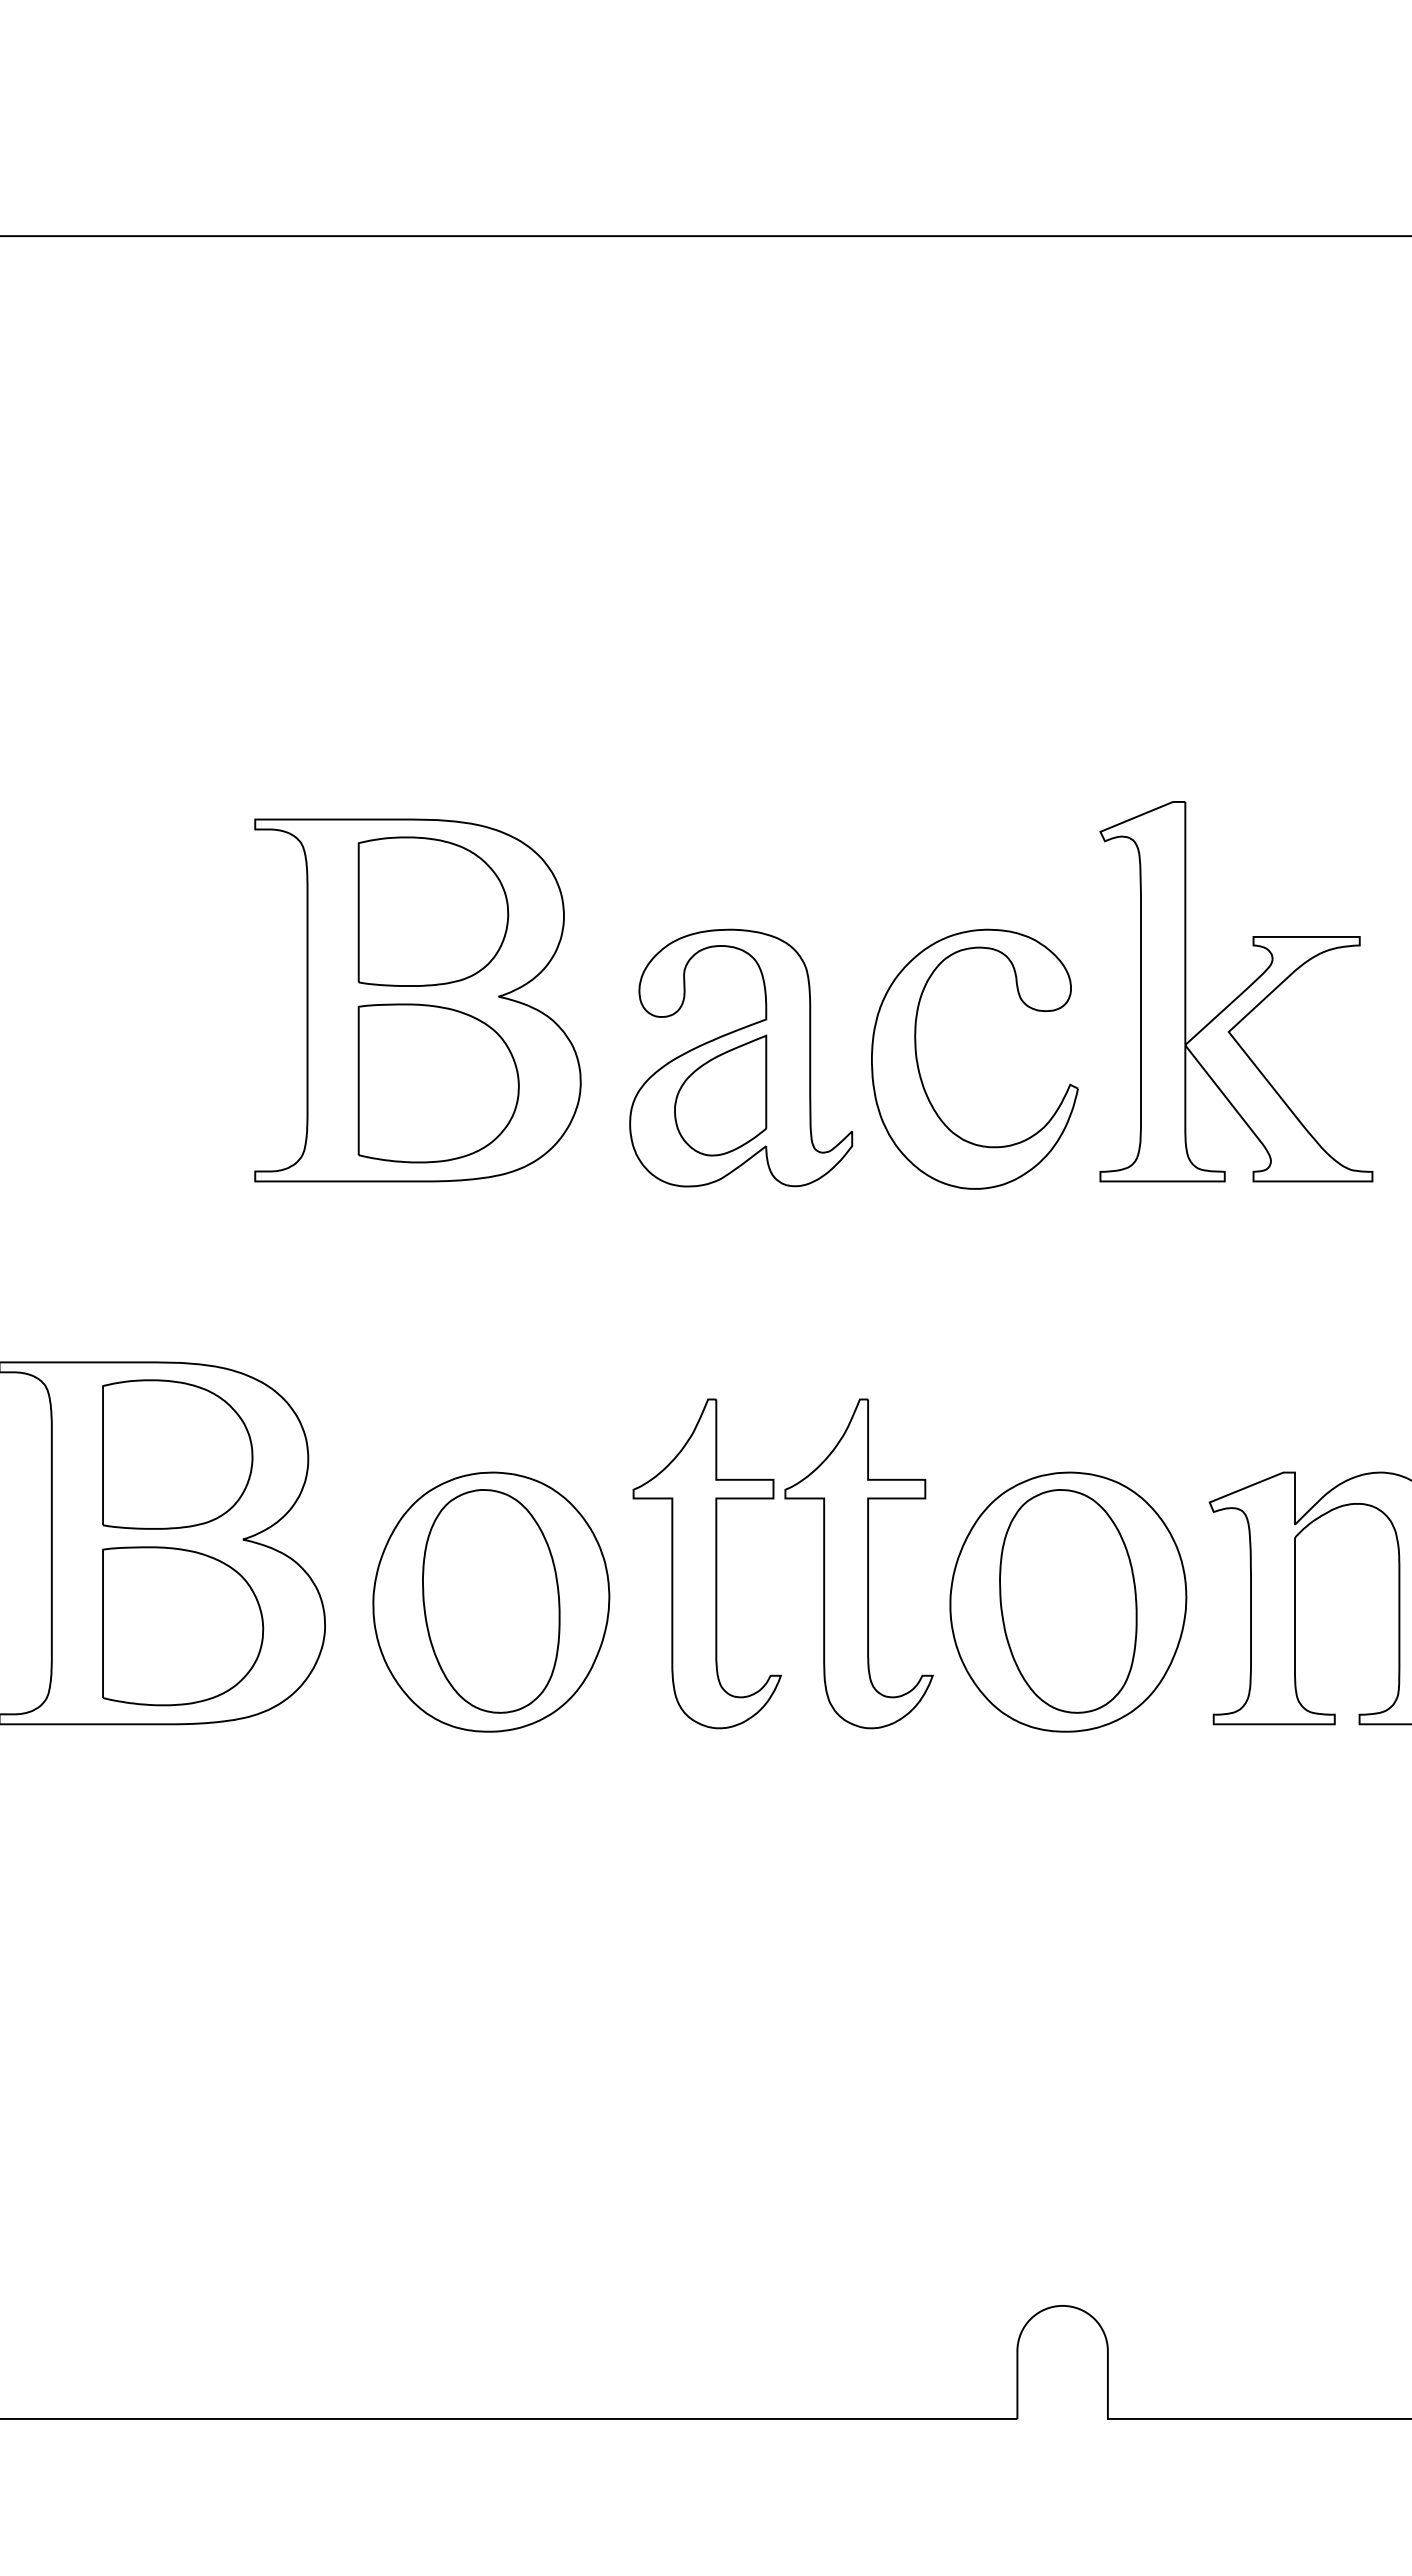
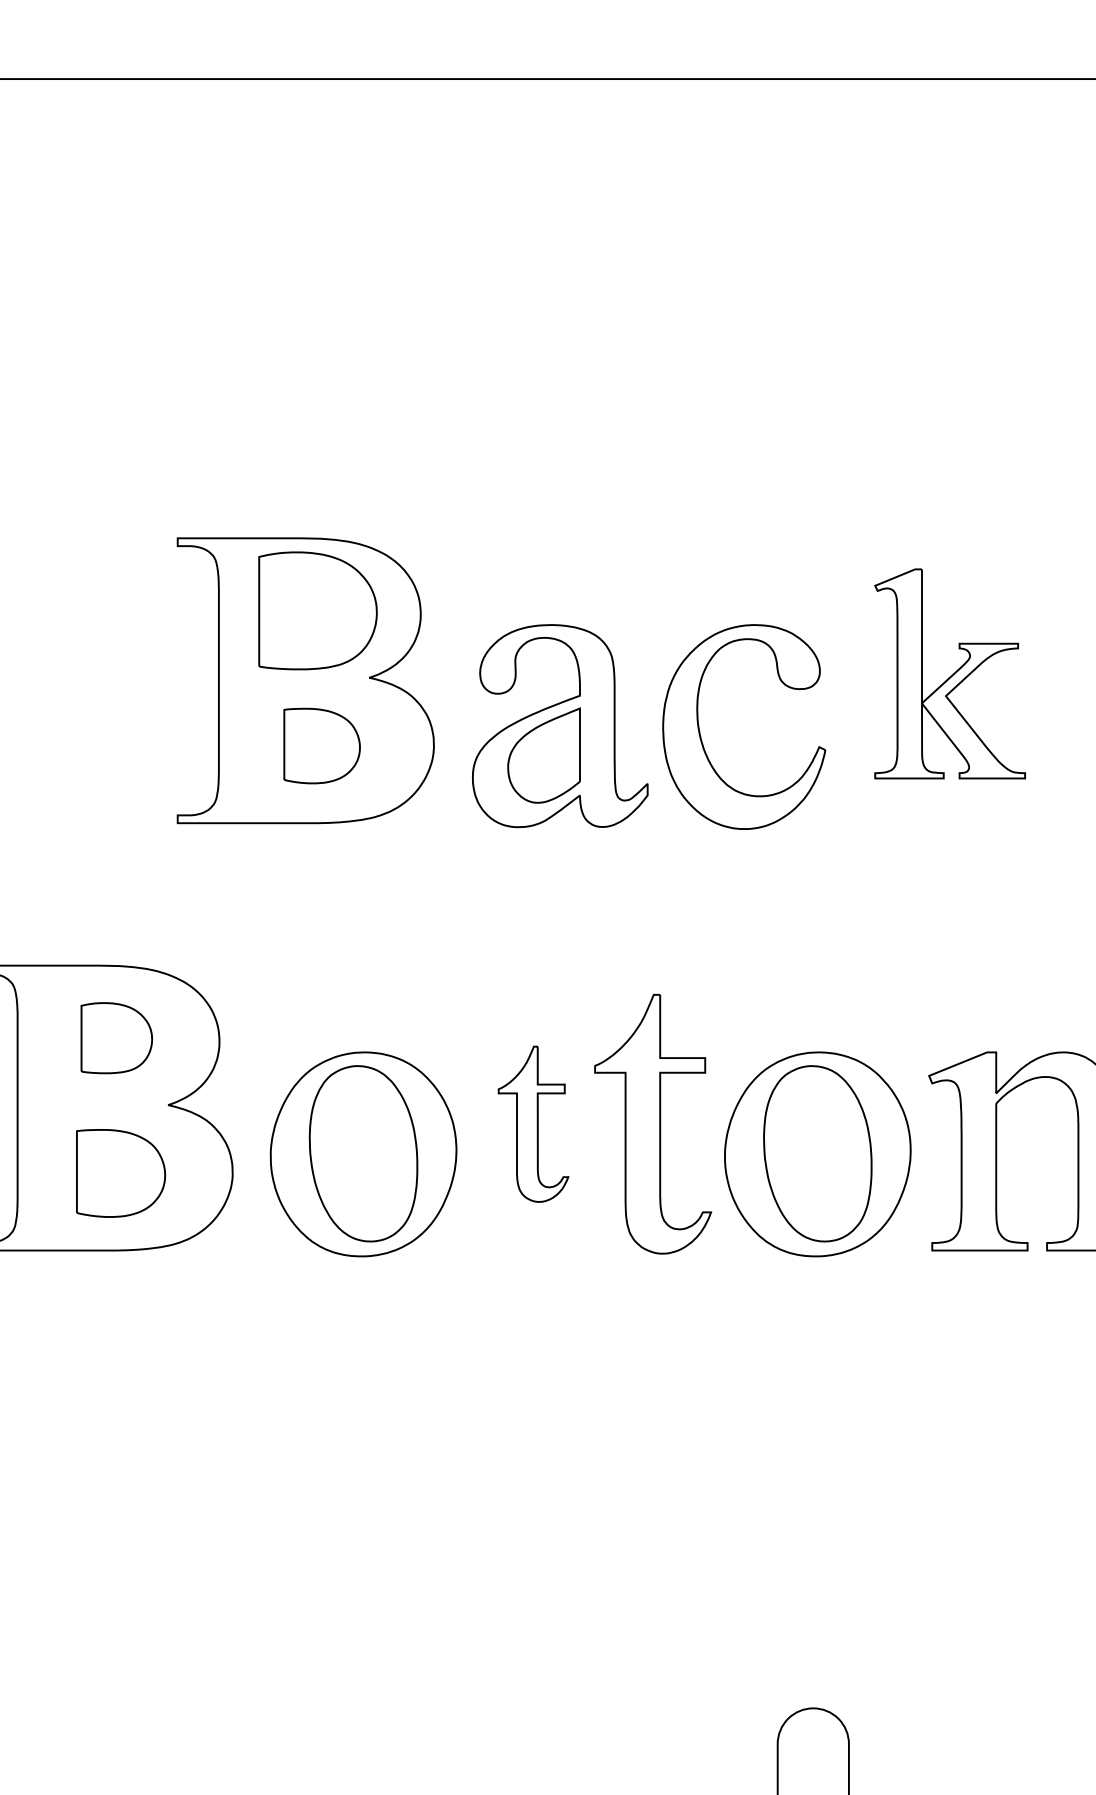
part: (1236, 991) -> (950, 673), size x0.7
part: (438, 1083) -> (322, 746), size x0.6
part: (177, 1454) -> (116, 1038), size x0.6
part: (706, 1563) -> (532, 1123), size x0.6
part: (183, 1626) -> (121, 1173), size x0.7

